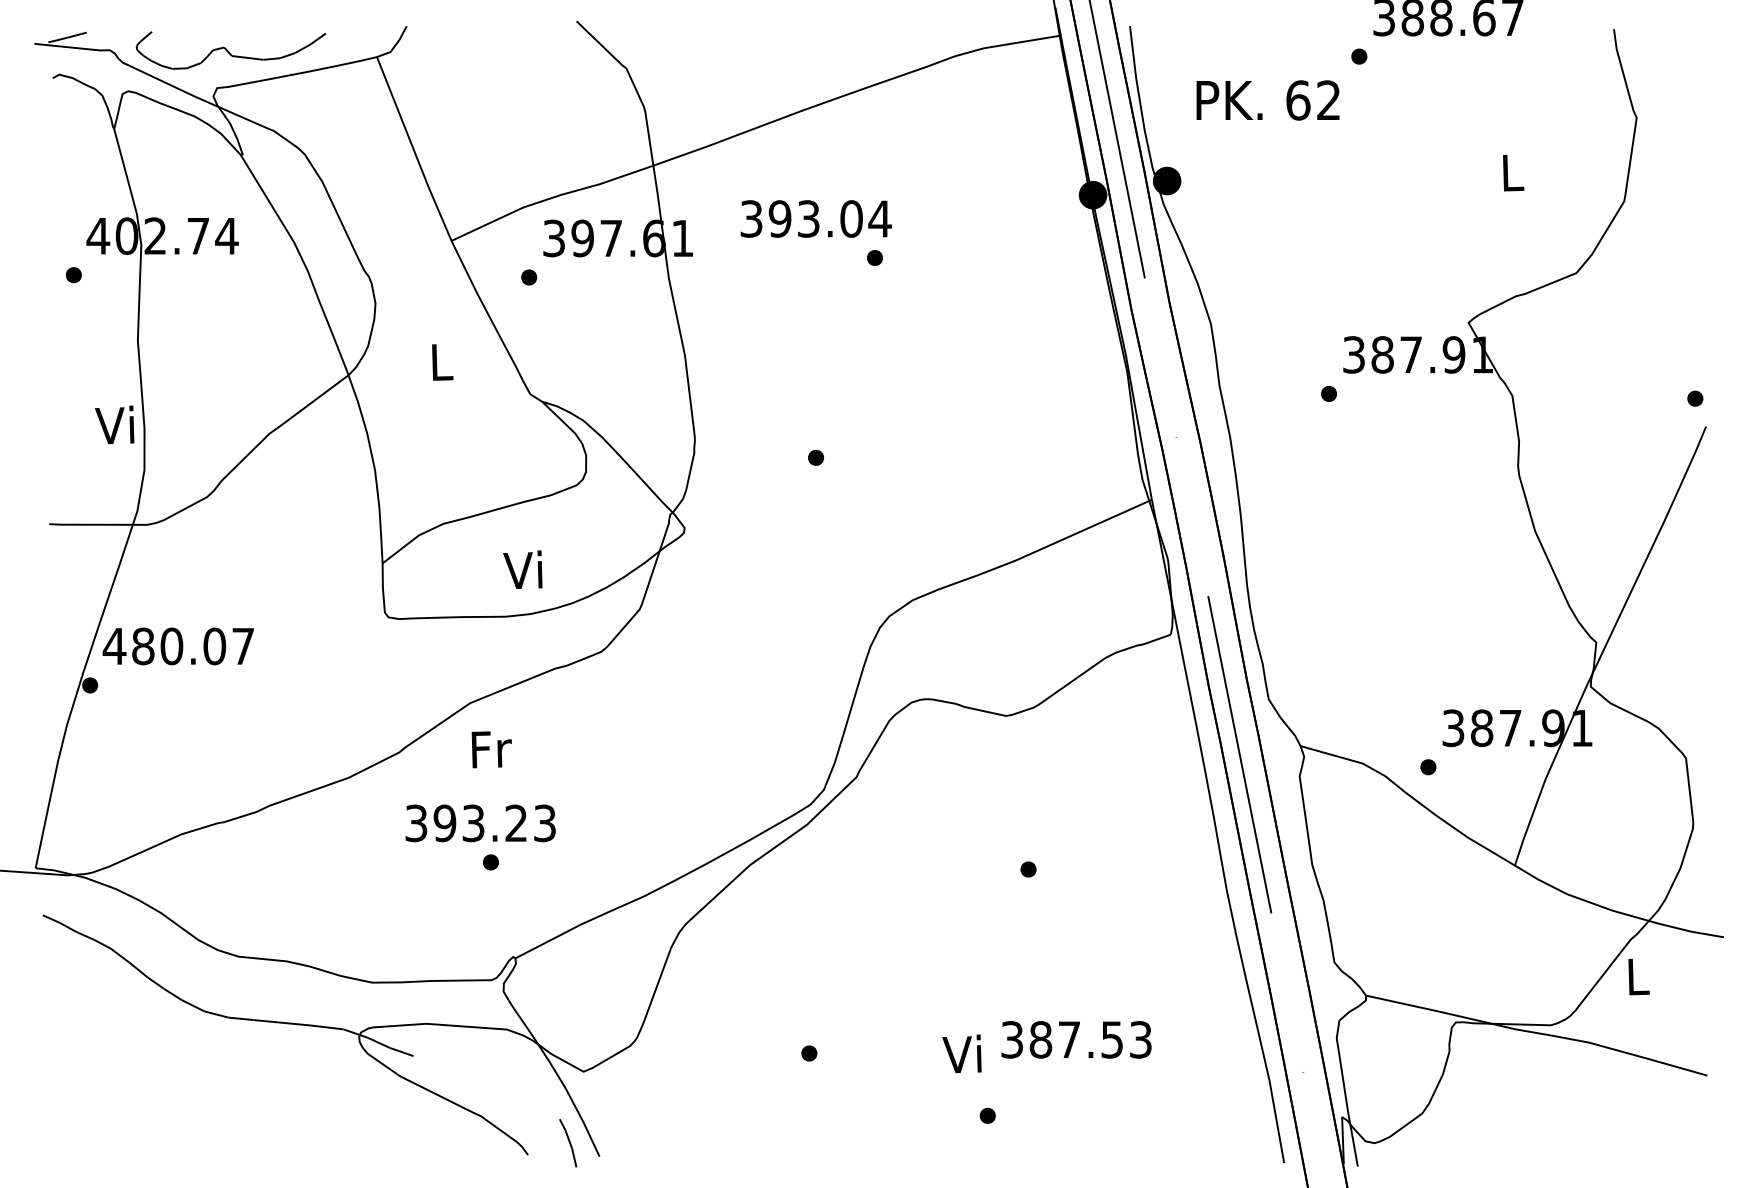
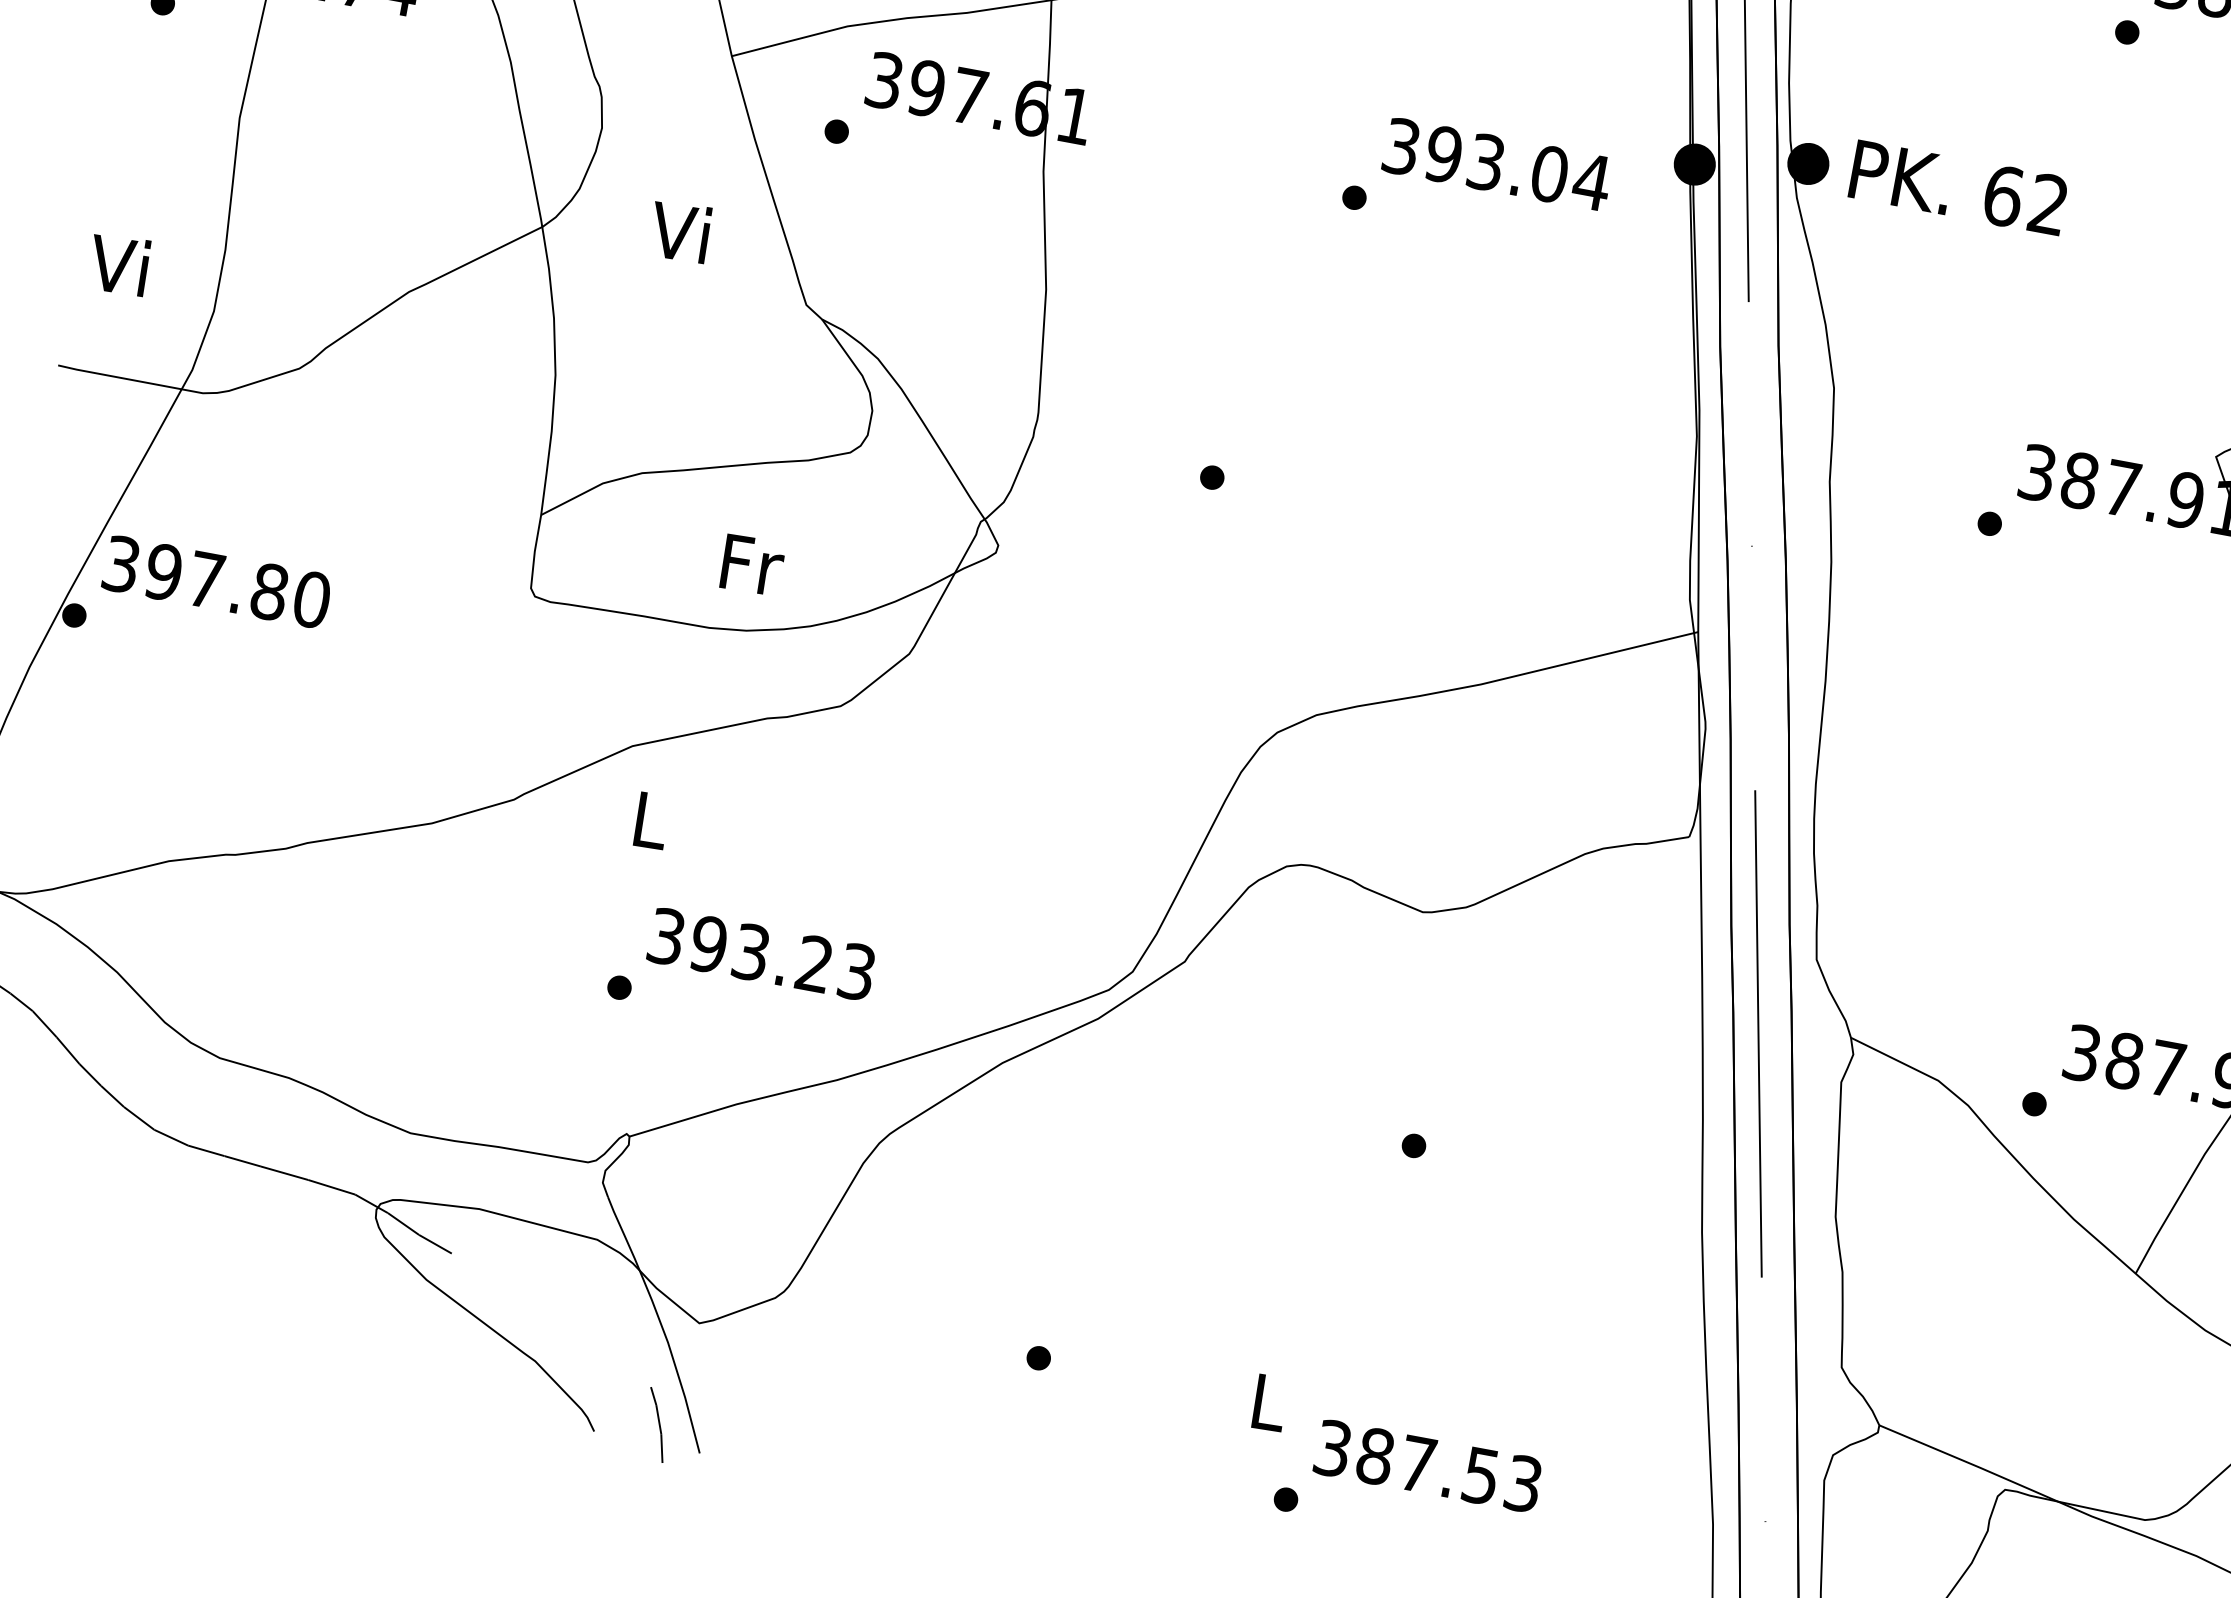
text: (1267, 100) -> (1957, 187), moved
text: (815, 218) -> (1496, 163), moved
text: (438, 361) -> (679, 231), L -> Vi
text: (114, 424) -> (118, 263), moved
text: (524, 569) -> (749, 563), Vi -> Fr
text: (178, 646) -> (215, 582), 480.07 -> 397.80
text: (491, 749) -> (651, 820), Fr -> L
text: (480, 823) -> (761, 954), moved
text: (1076, 1039) -> (1428, 1465), moved
text: (961, 1053) -> (1264, 1400), Vi -> L

